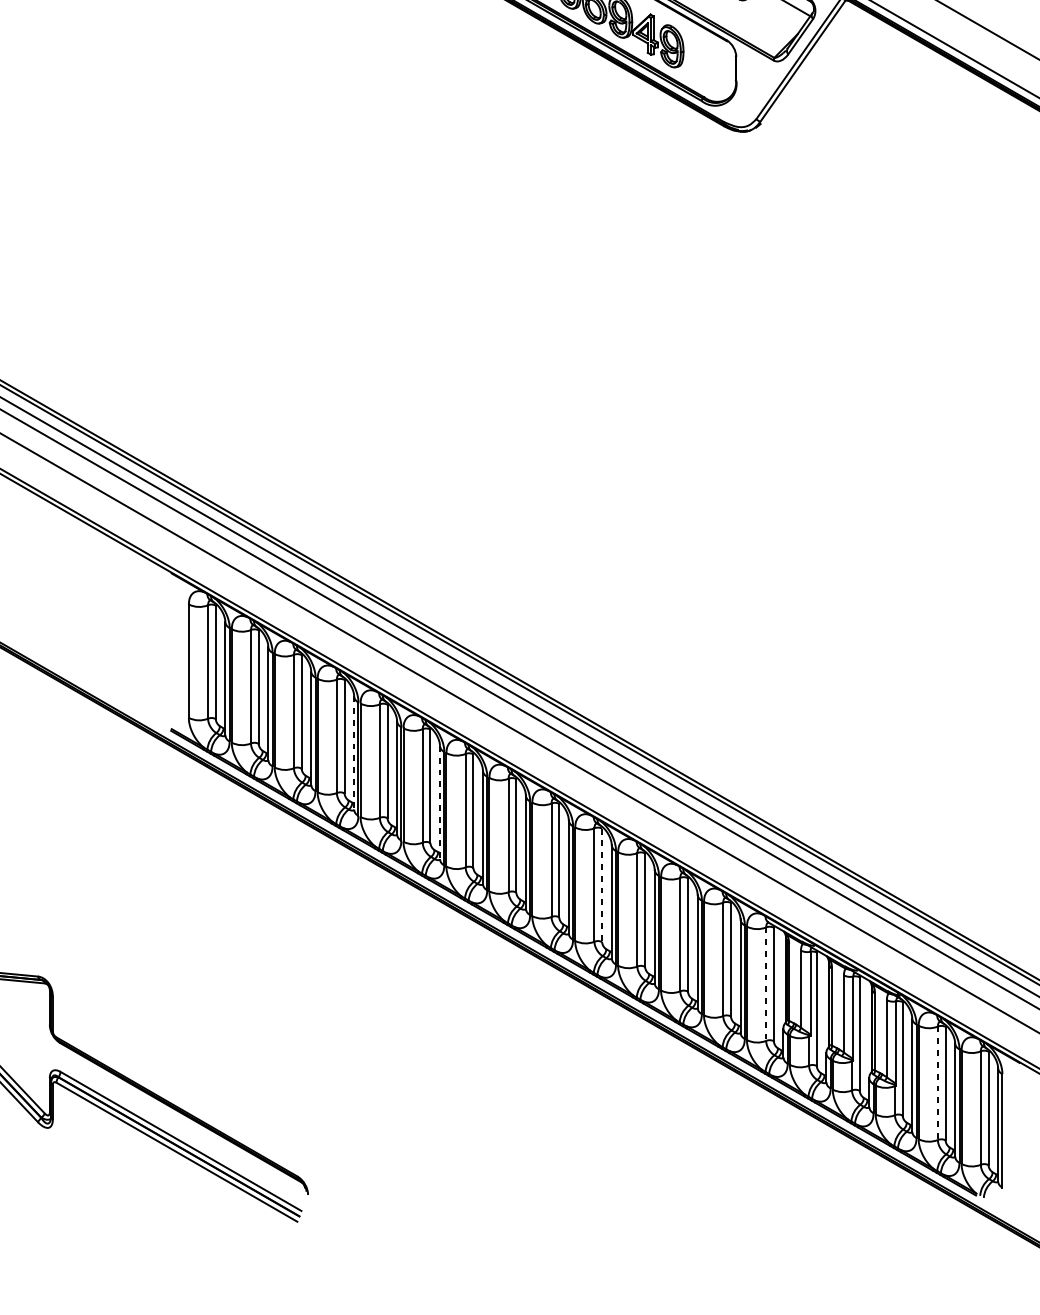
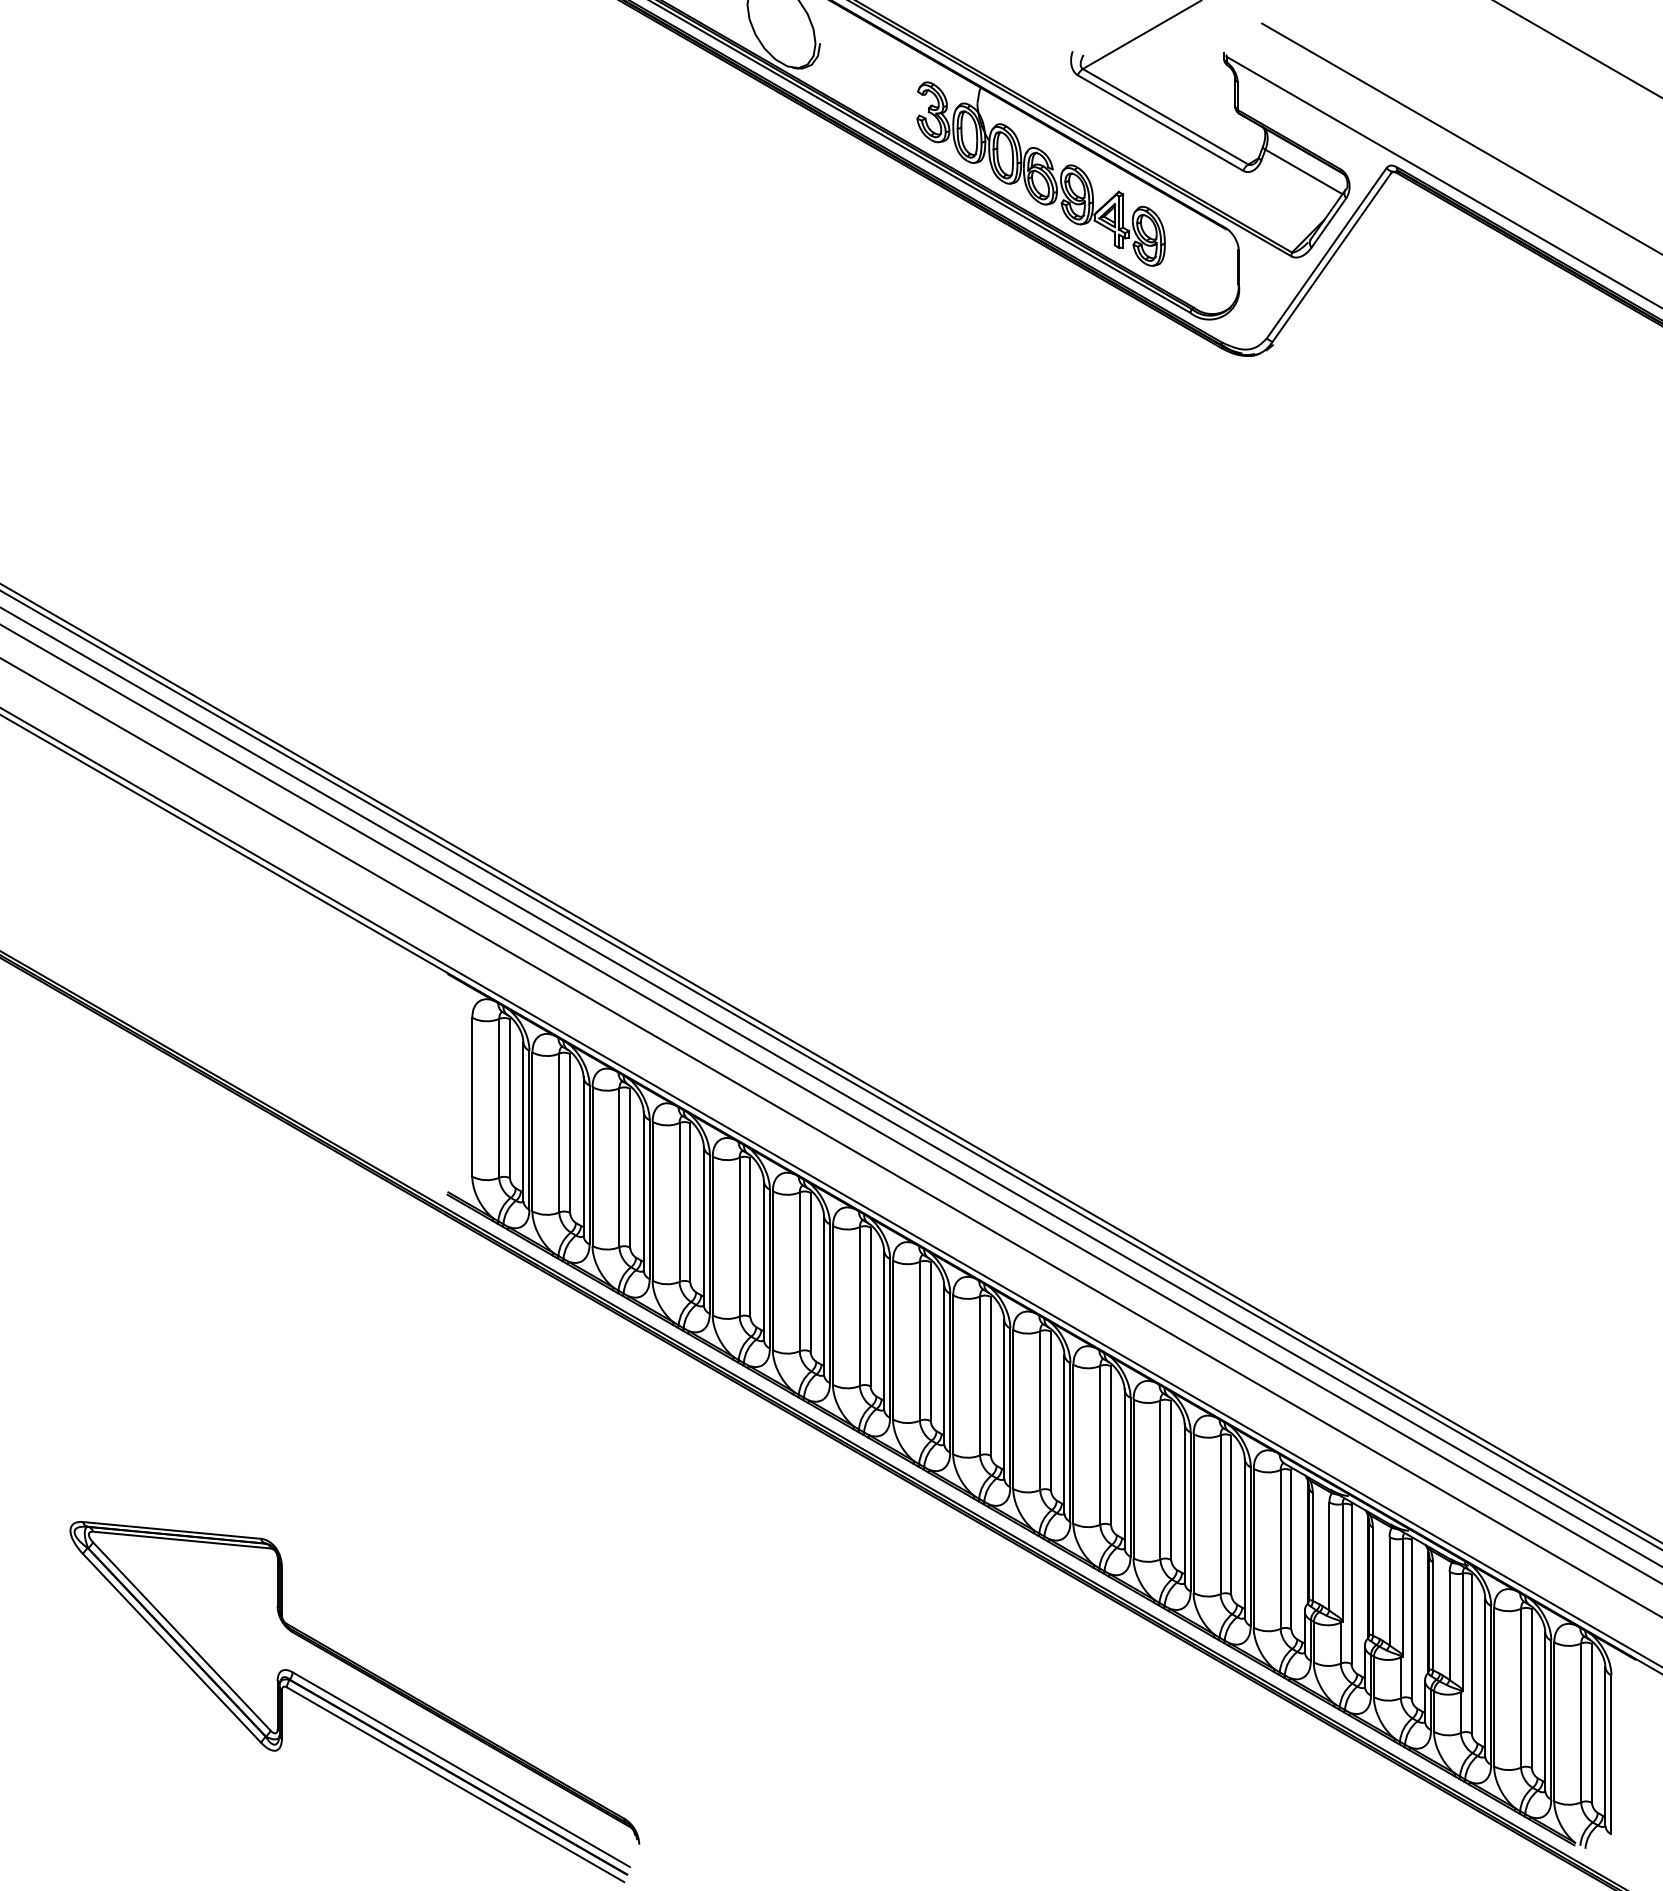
line: (353, 753) -> (703, 1226), dashed -> solid
line: (439, 802) -> (823, 1295), dashed -> solid
line: (602, 885) -> (1051, 1411), dashed -> solid
line: (766, 984) -> (1280, 1549), dashed -> solid
line: (938, 1083) -> (1521, 1688), dashed -> solid

